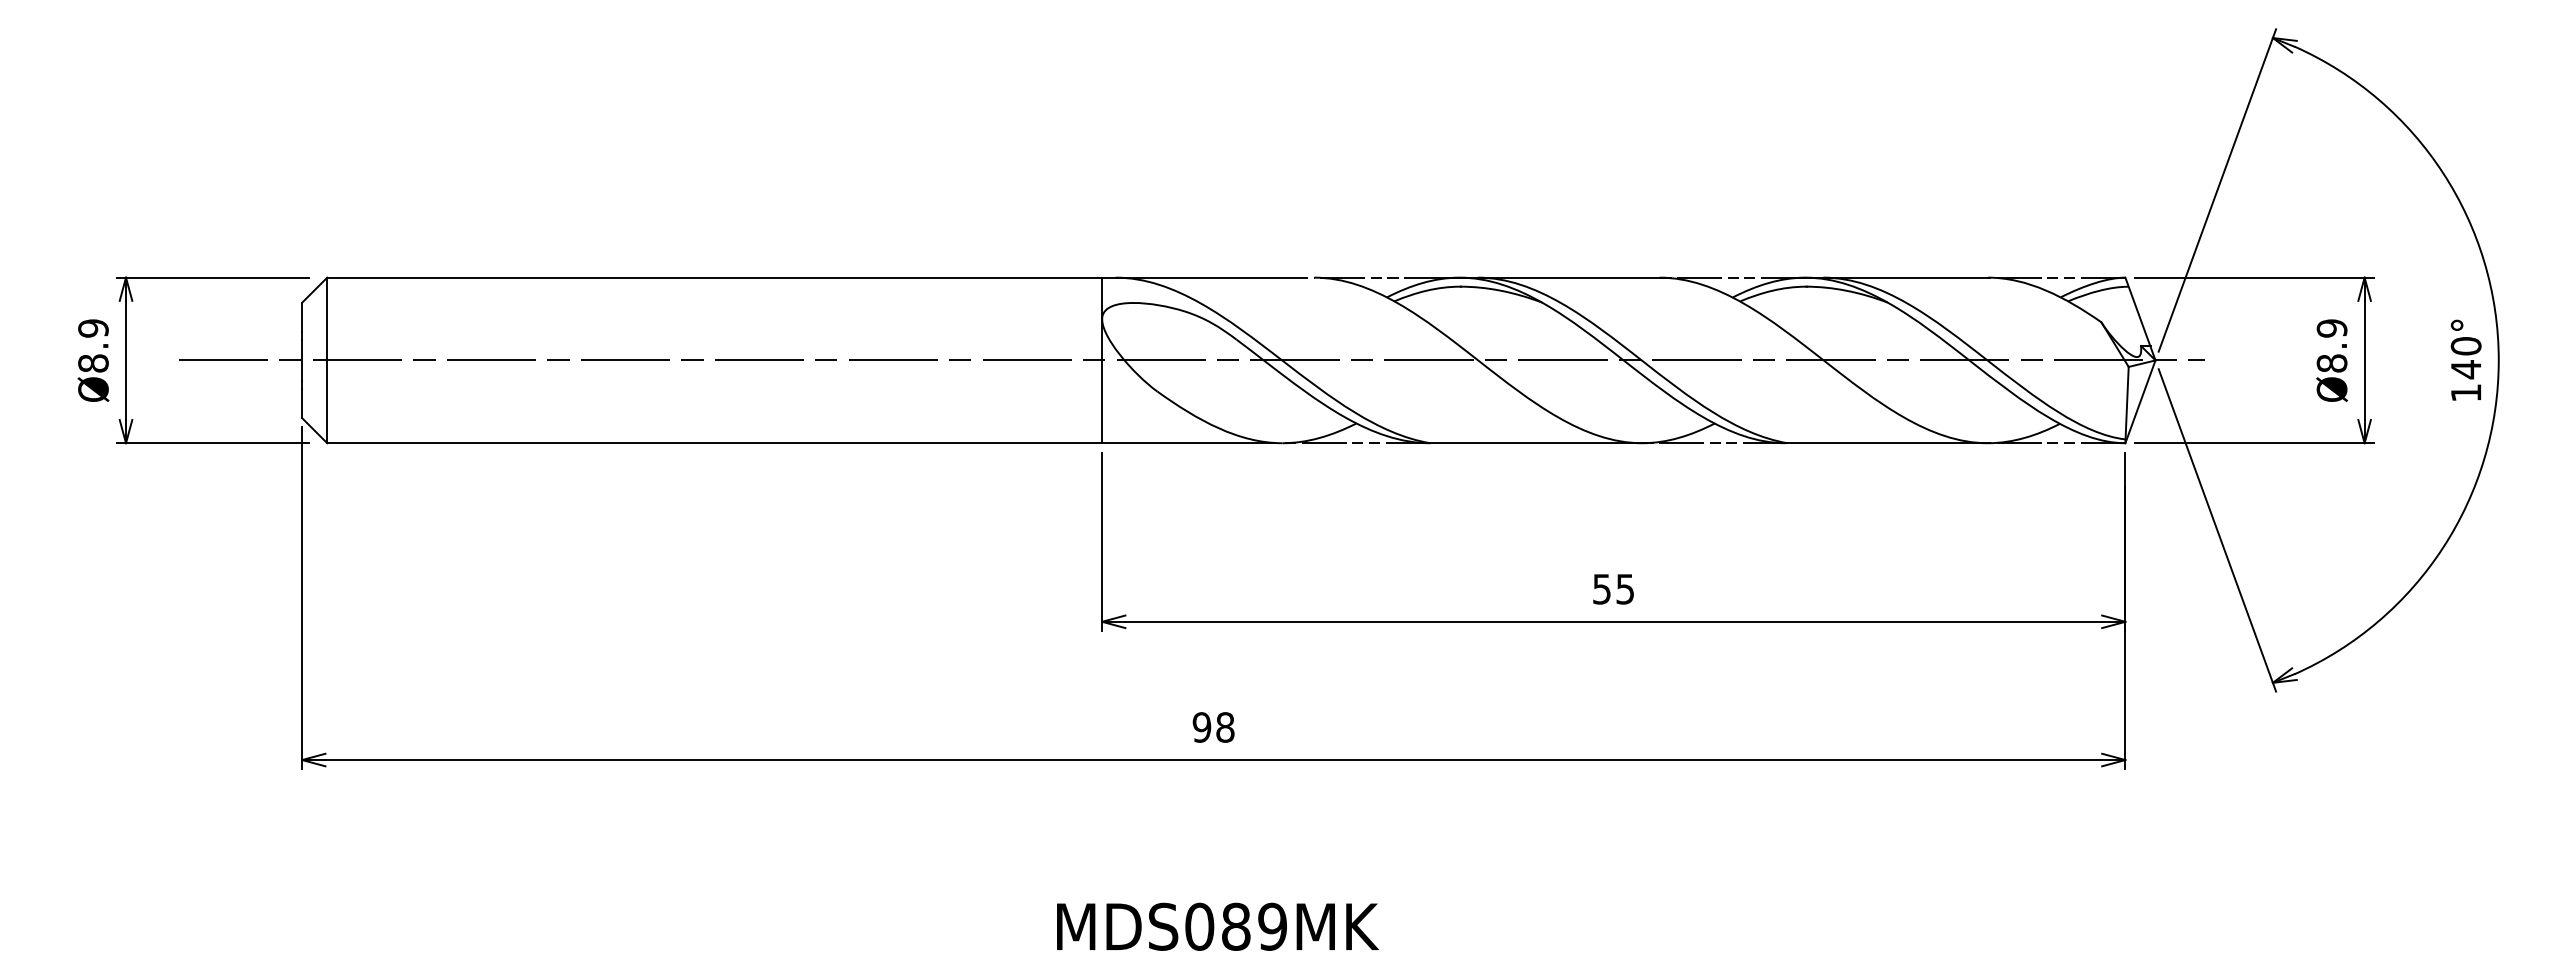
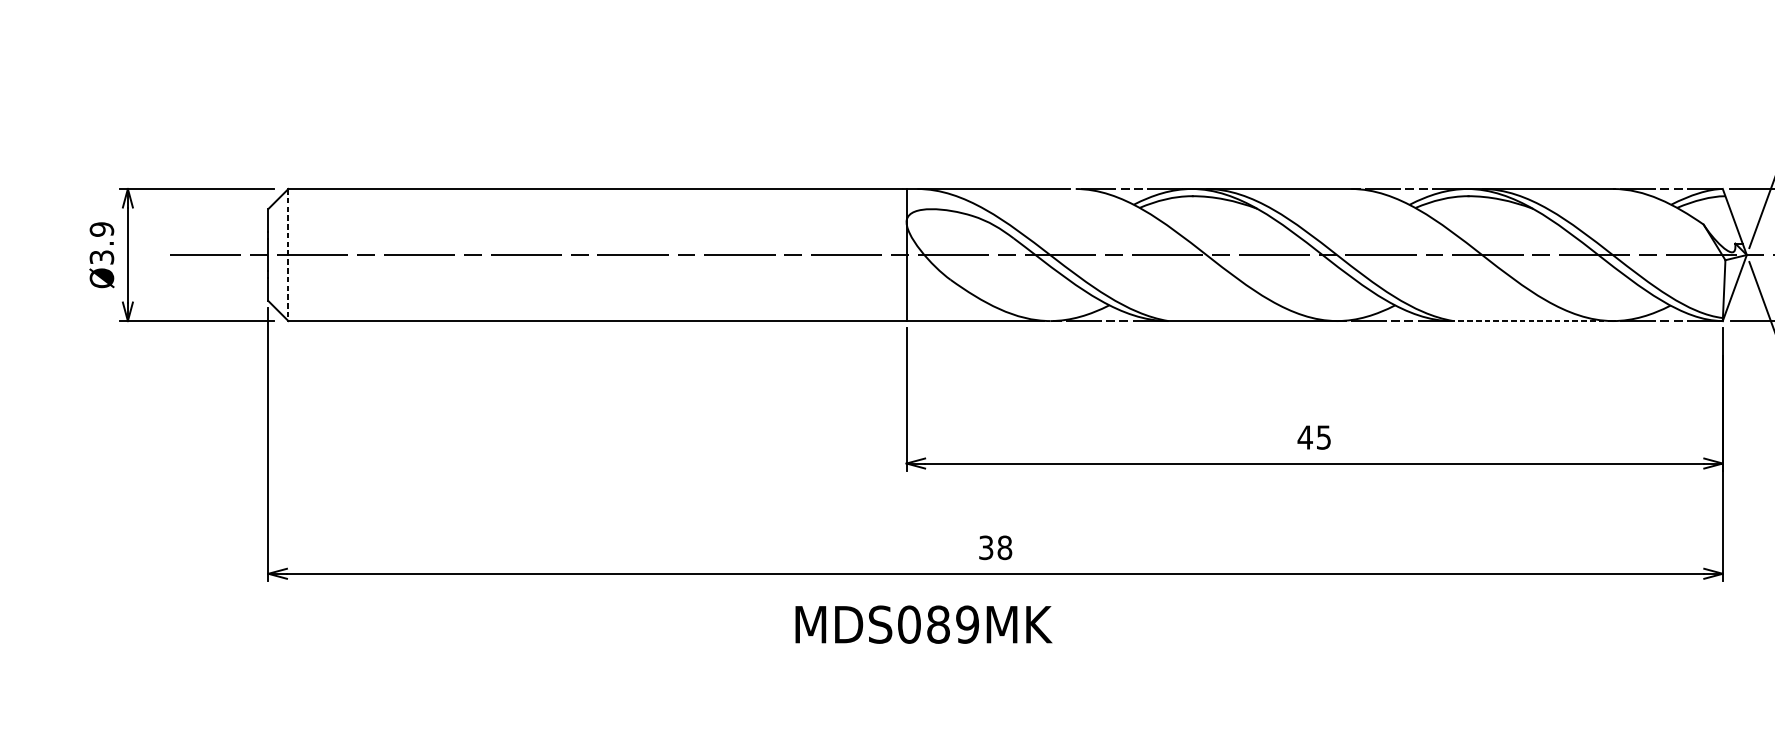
line: (327, 360) -> (288, 255), solid -> dashed
text: (93, 363) -> (101, 257), Ø8.9 -> Ø3.9
line: (1887, 443) -> (1533, 321), solid -> dashed
text: (1601, 589) -> (1304, 437), 55 -> 45
text: (1201, 727) -> (985, 547), 98 -> 38
text: (1217, 926) -> (923, 624), moved

